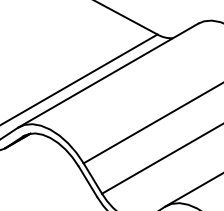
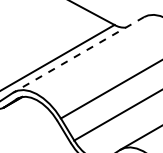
line: (108, 75) -> (78, 54), solid -> dashed

